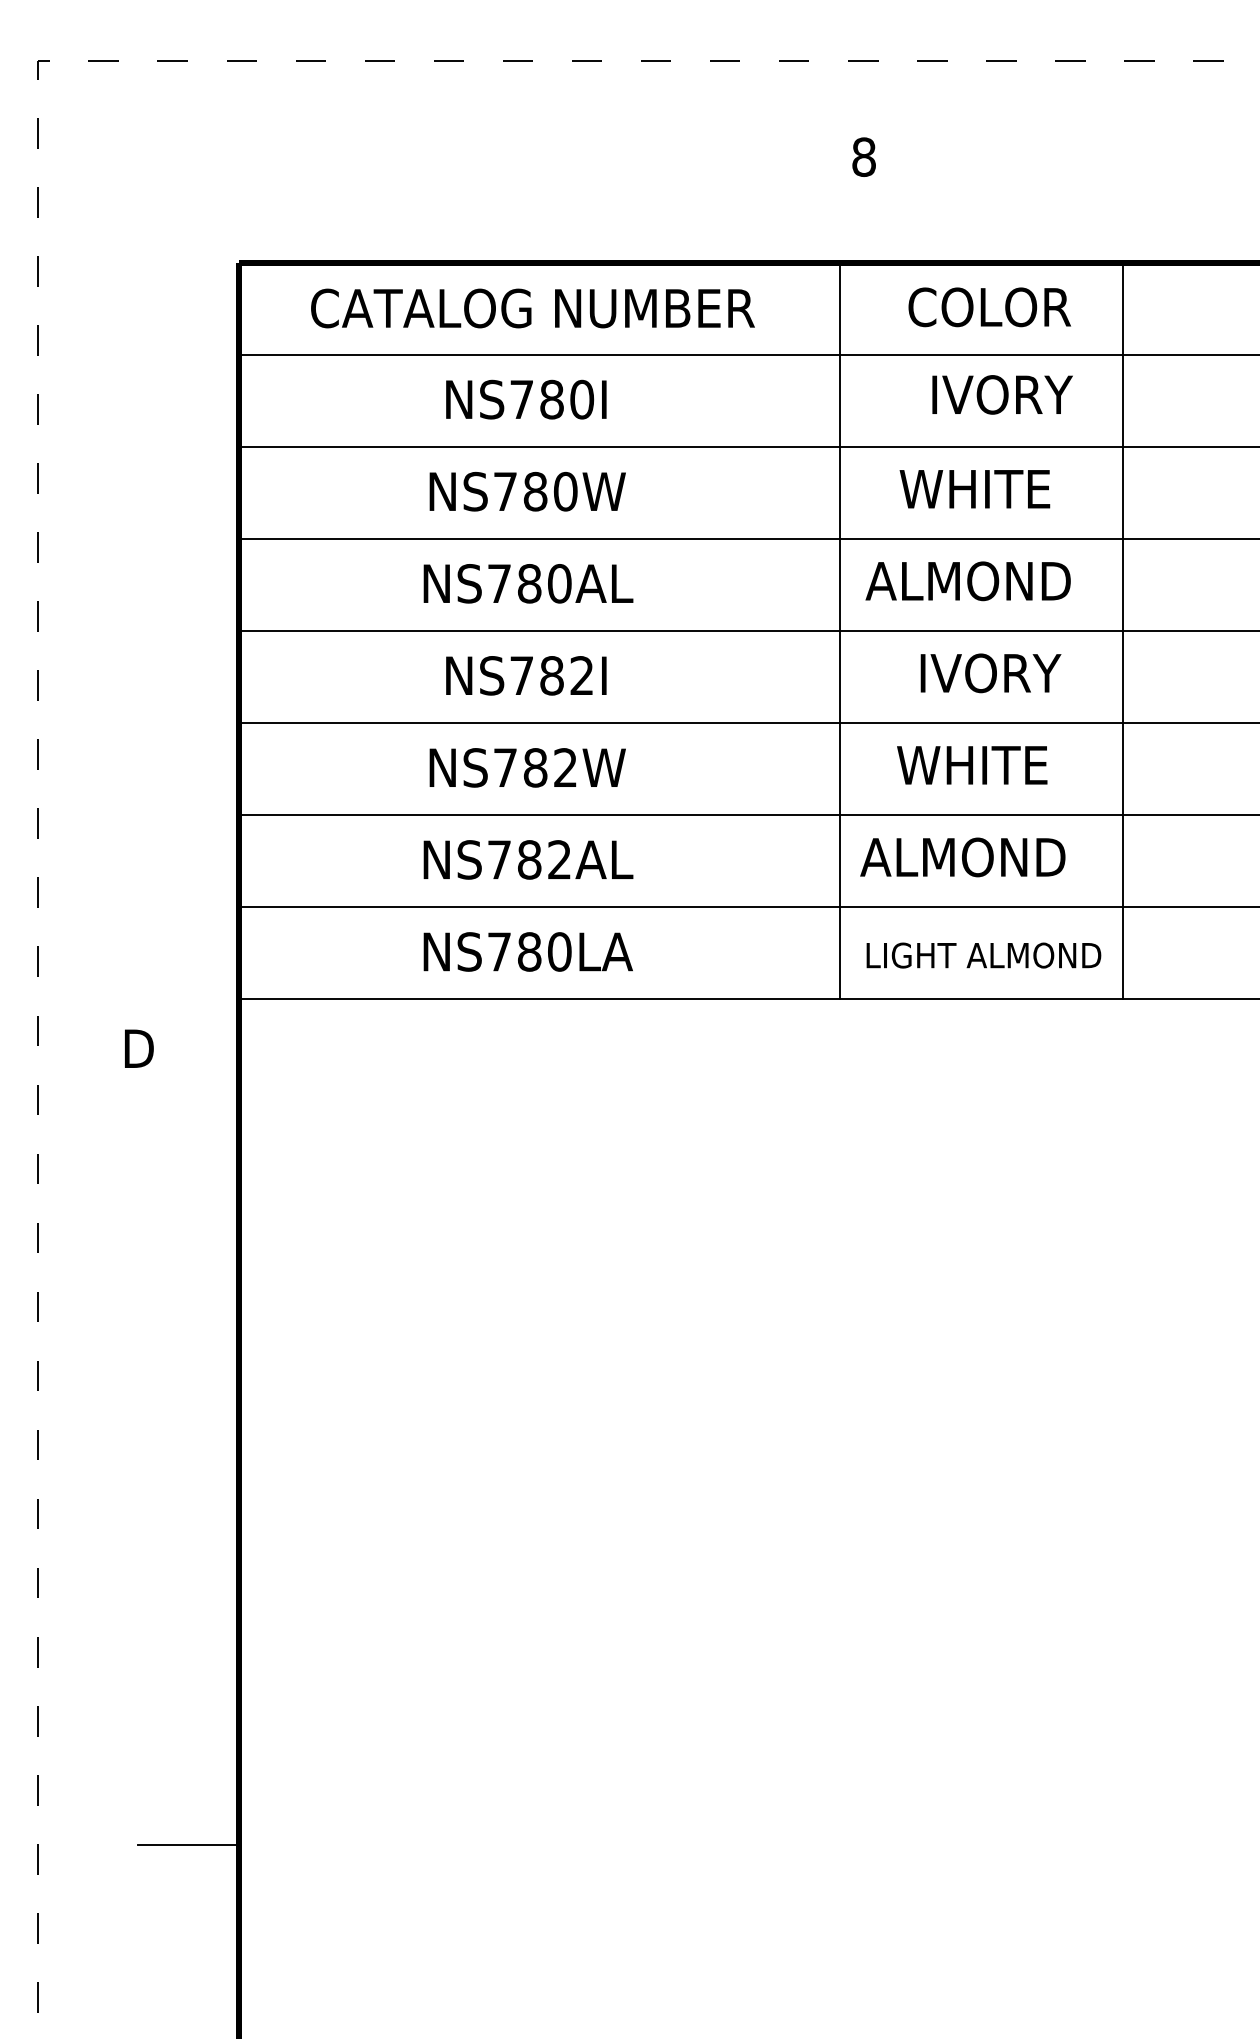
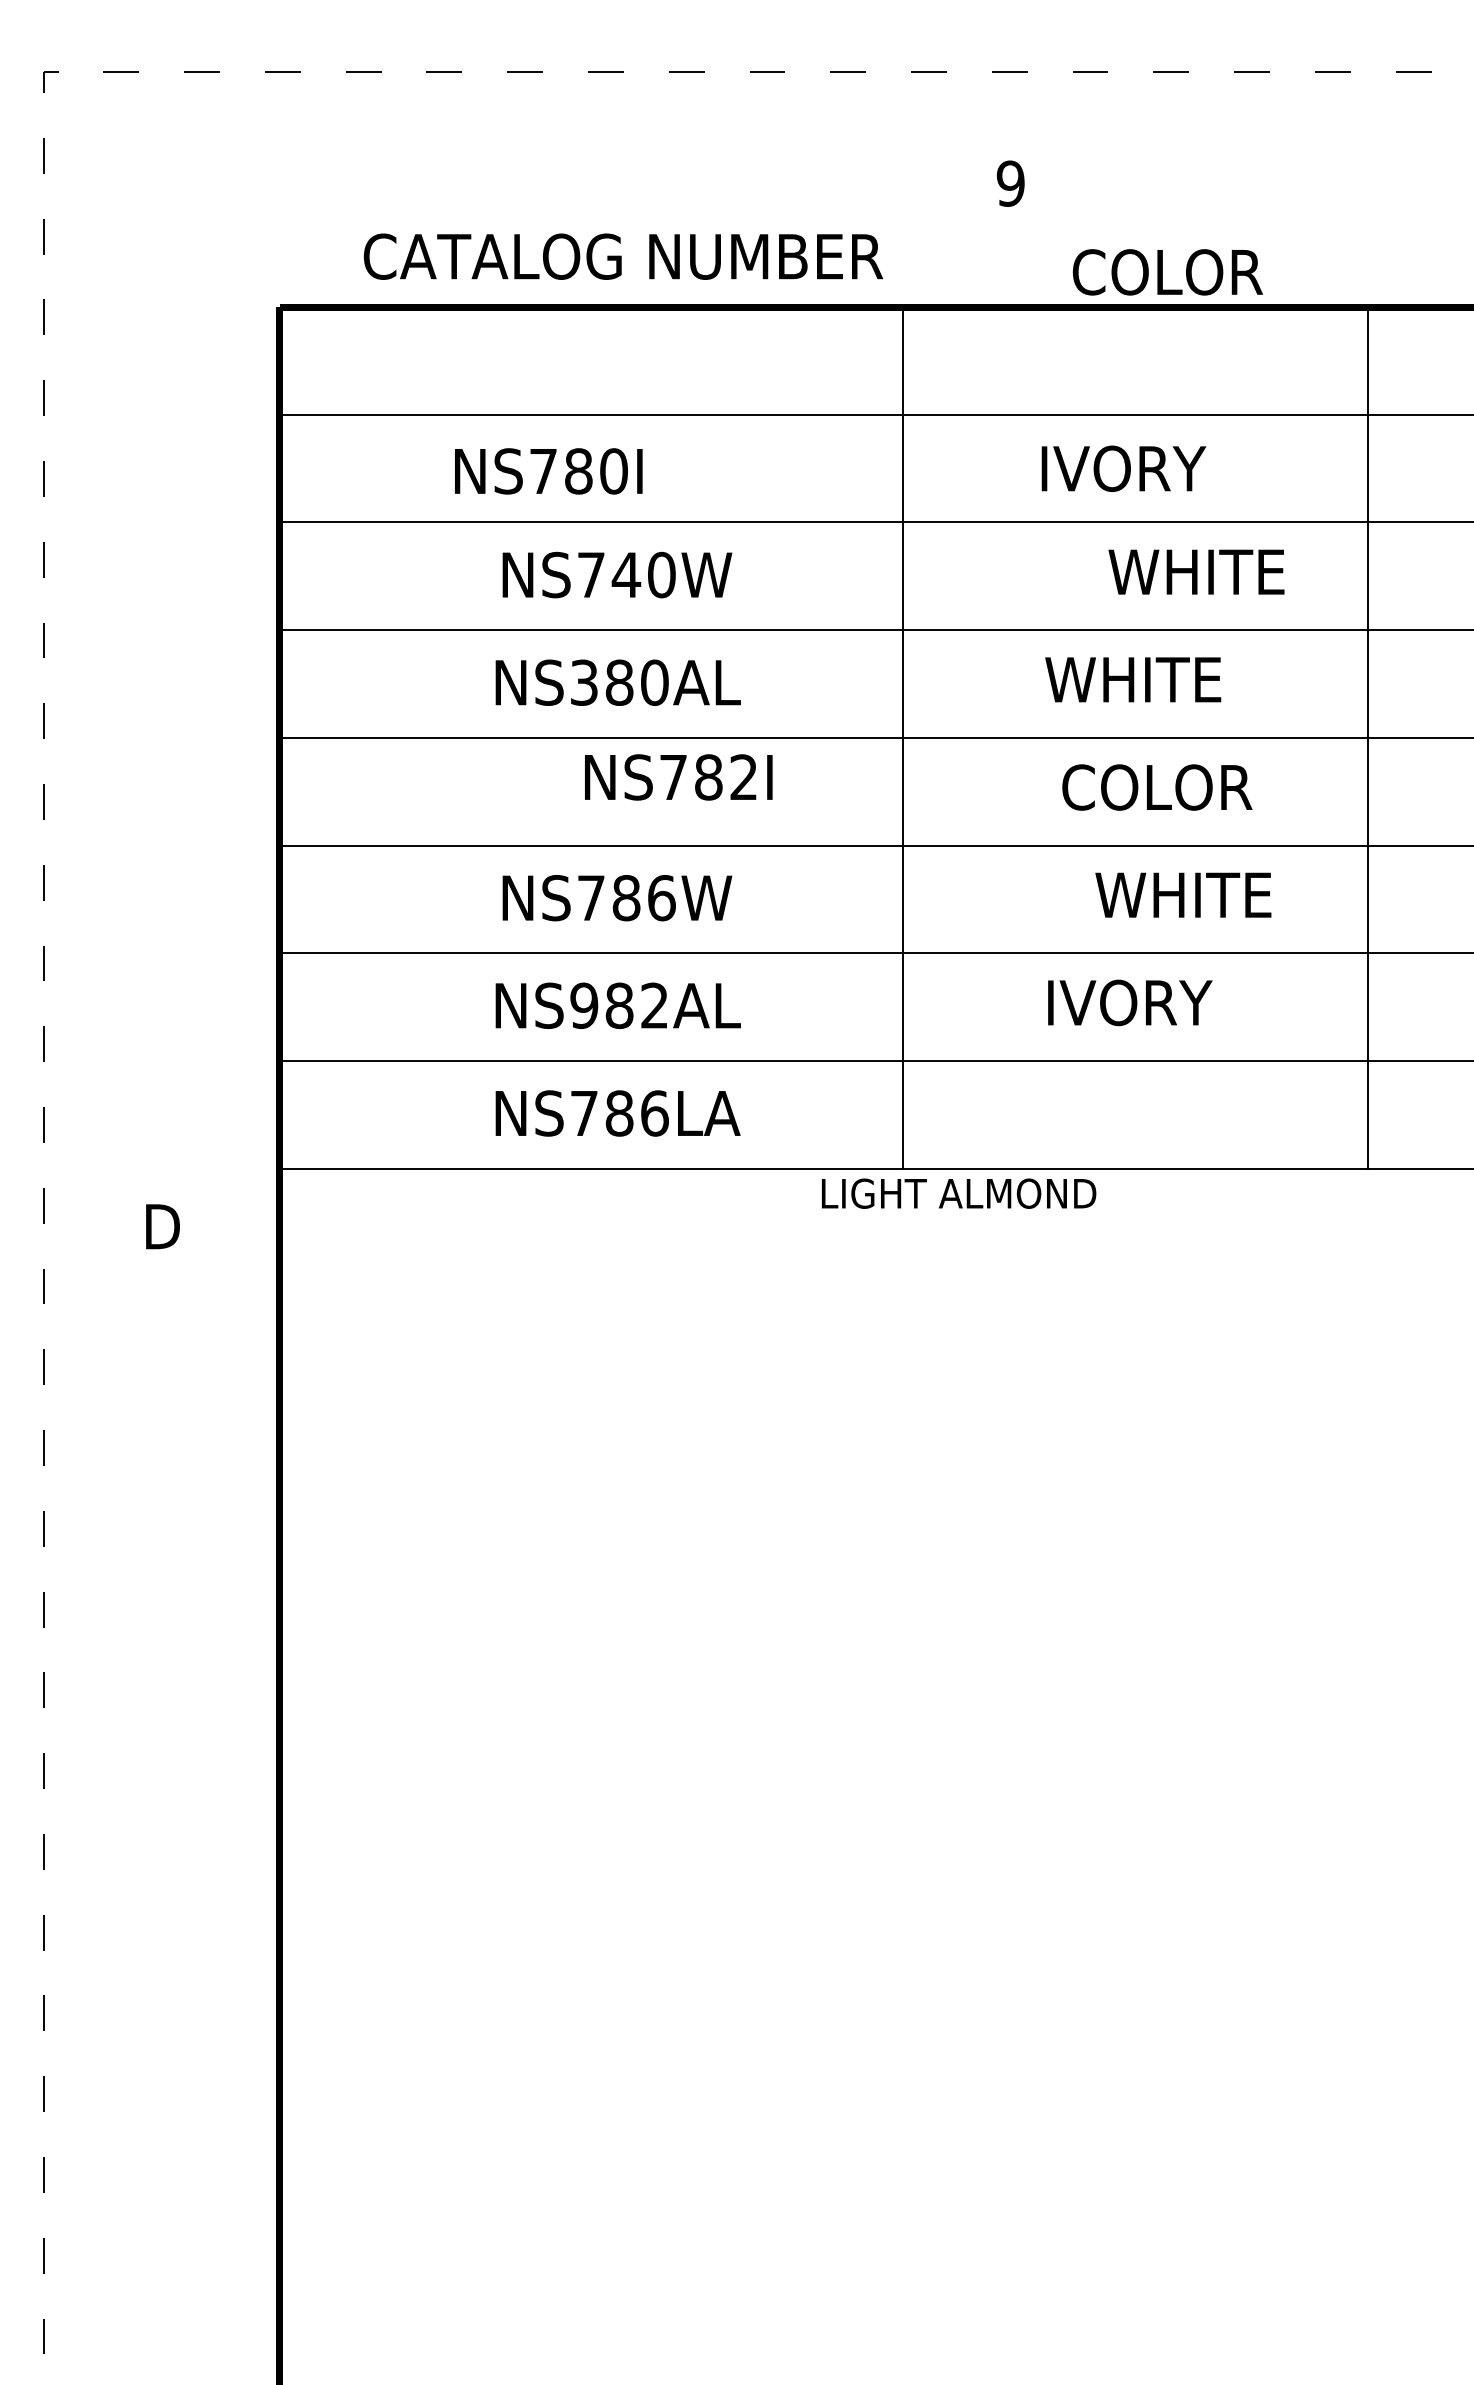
text: (863, 157) -> (1010, 183), 8 -> 9
text: (989, 307) -> (1167, 272), moved
text: (532, 308) -> (623, 256), moved
text: (1002, 394) -> (1123, 468), moved
text: (526, 399) -> (548, 471), moved
text: (974, 488) -> (1196, 571), moved
text: (535, 491) -> (626, 574), NS780W -> NS740W
text: (968, 580) -> (1132, 679), ALMOND -> WHITE
text: (499, 583) -> (584, 682), NS780AL -> NS380AL
line: (839, 630) -> (903, 737), moved
line: (1122, 631) -> (1367, 738), moved
text: (989, 673) -> (1157, 787), IVORY -> COLOR
text: (526, 675) -> (678, 777), moved
text: (972, 764) -> (1183, 894), moved
text: (565, 768) -> (661, 898), NS782W -> NS786W
text: (962, 857) -> (1126, 1002), ALMOND -> IVORY
text: (499, 859) -> (584, 1005), NS782AL -> NS982AL
text: (559, 951) -> (654, 1113), NS780LA -> NS786LA
text: (984, 955) -> (959, 1193), moved
line: (188, 1844) -> (220, 2157), removed

